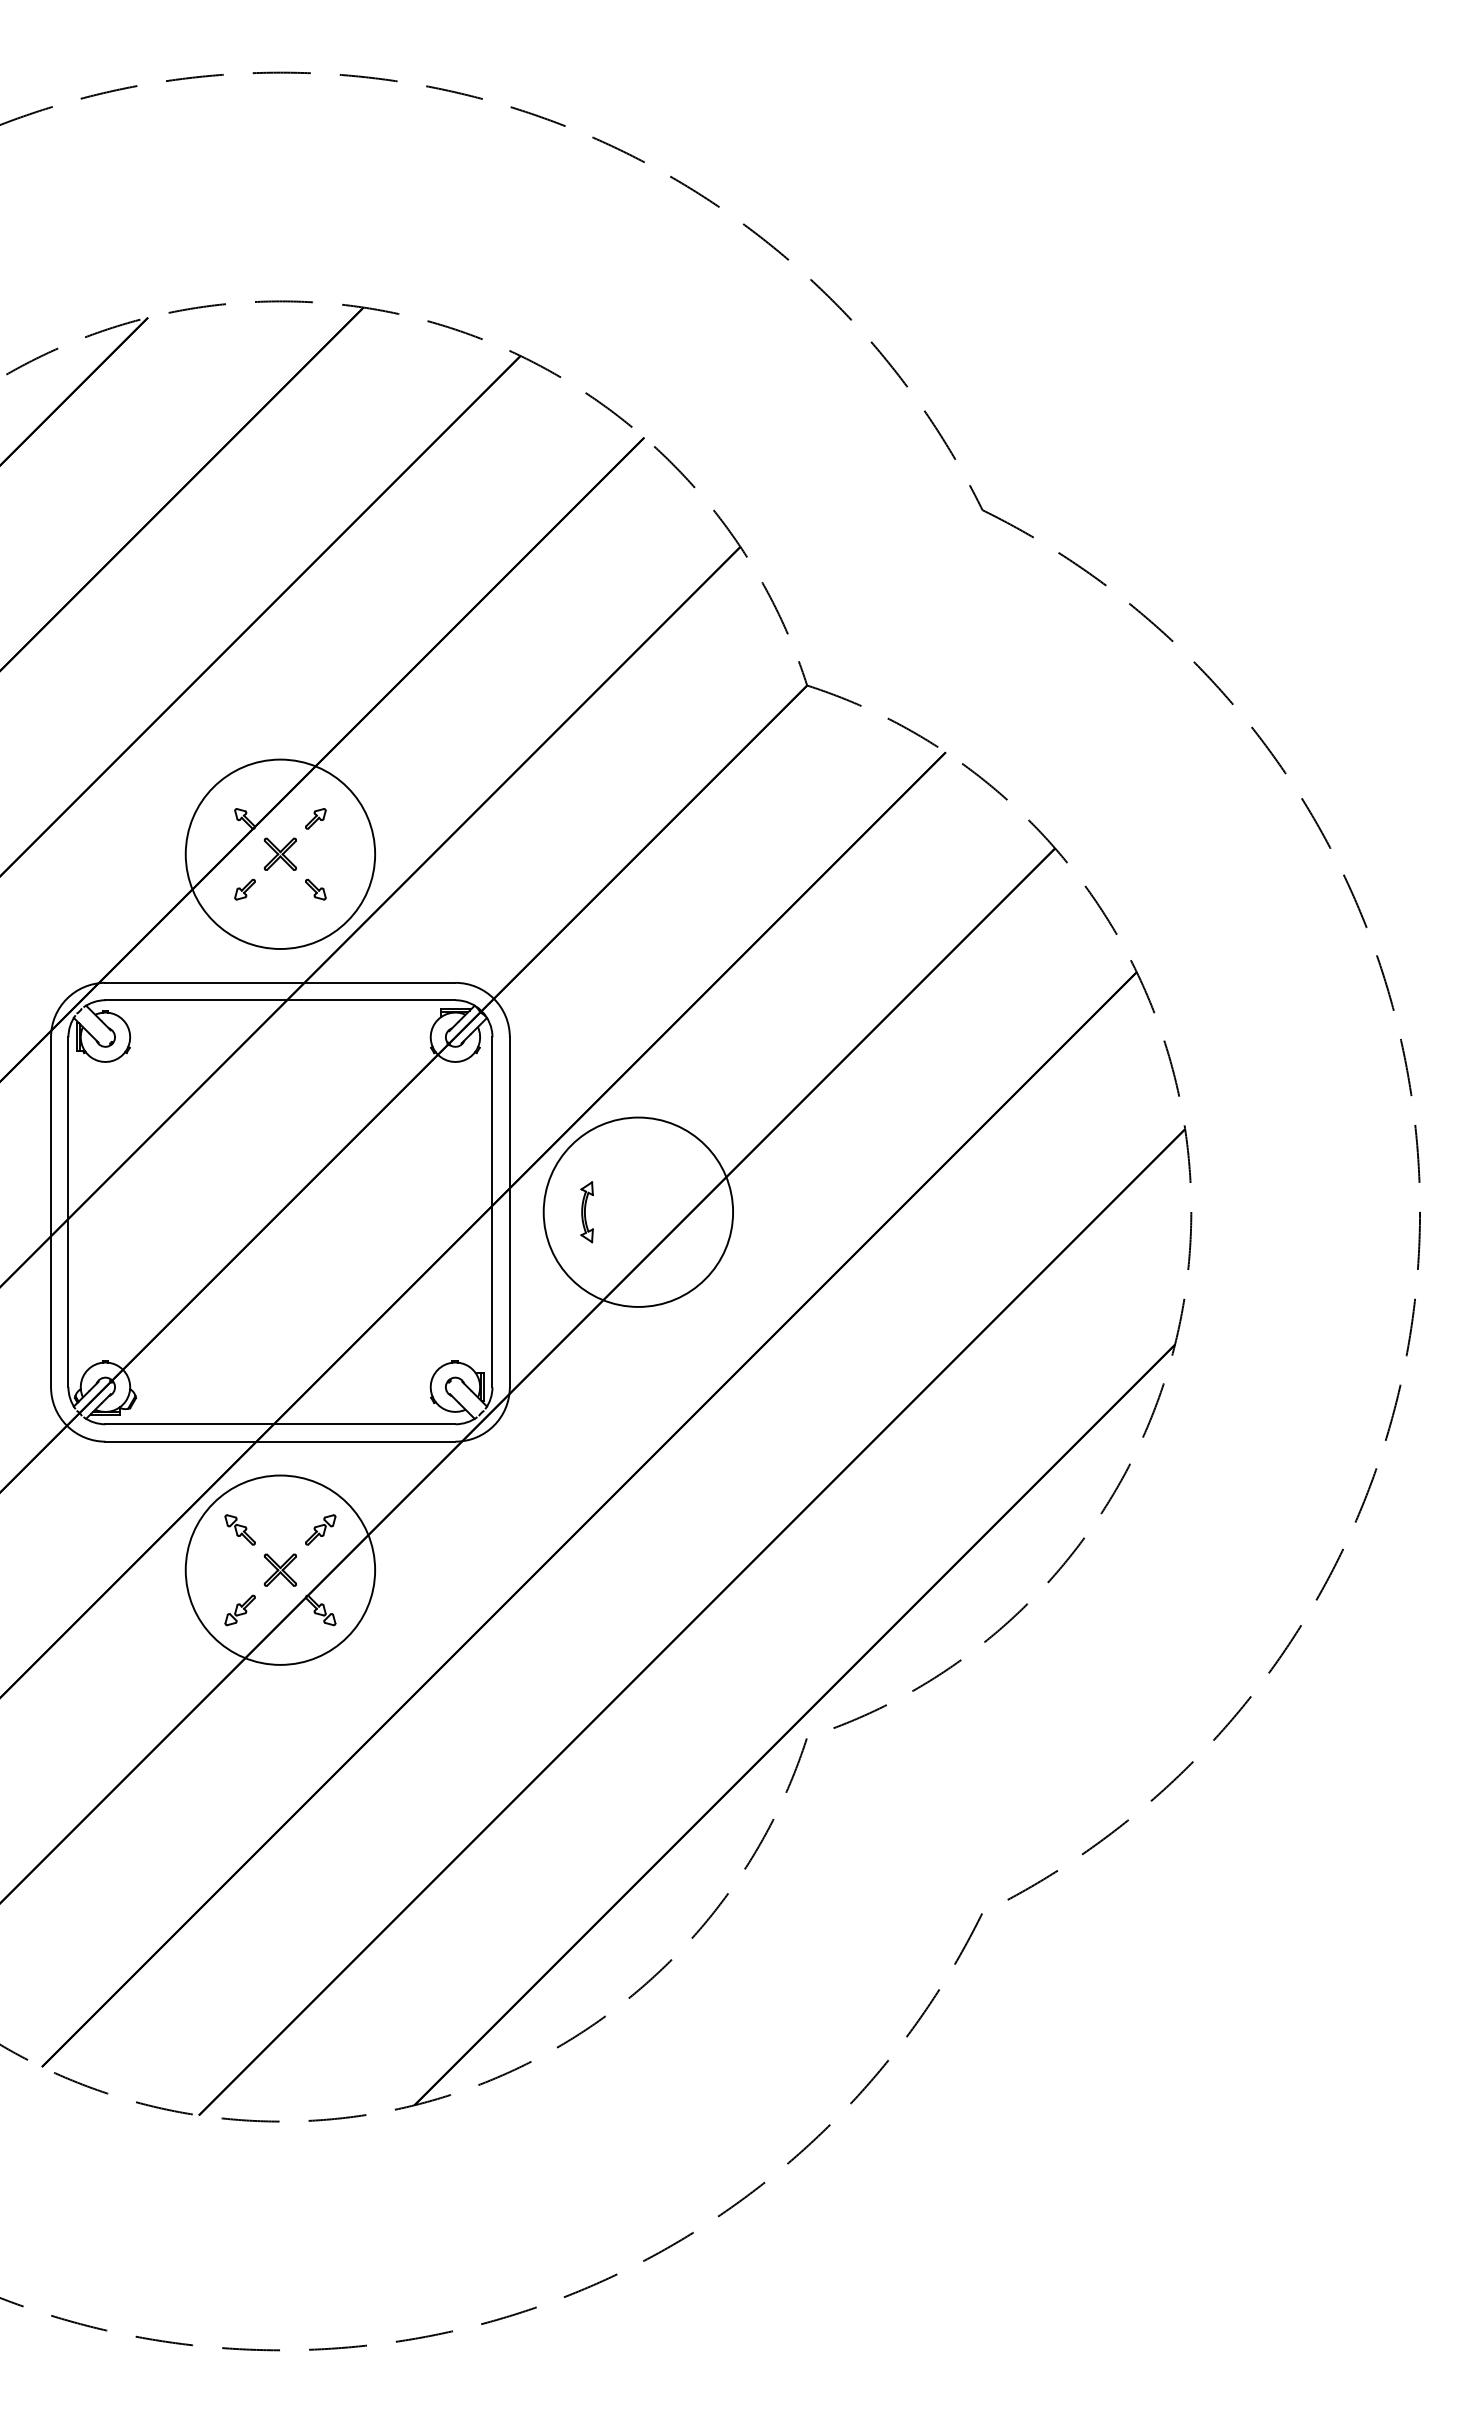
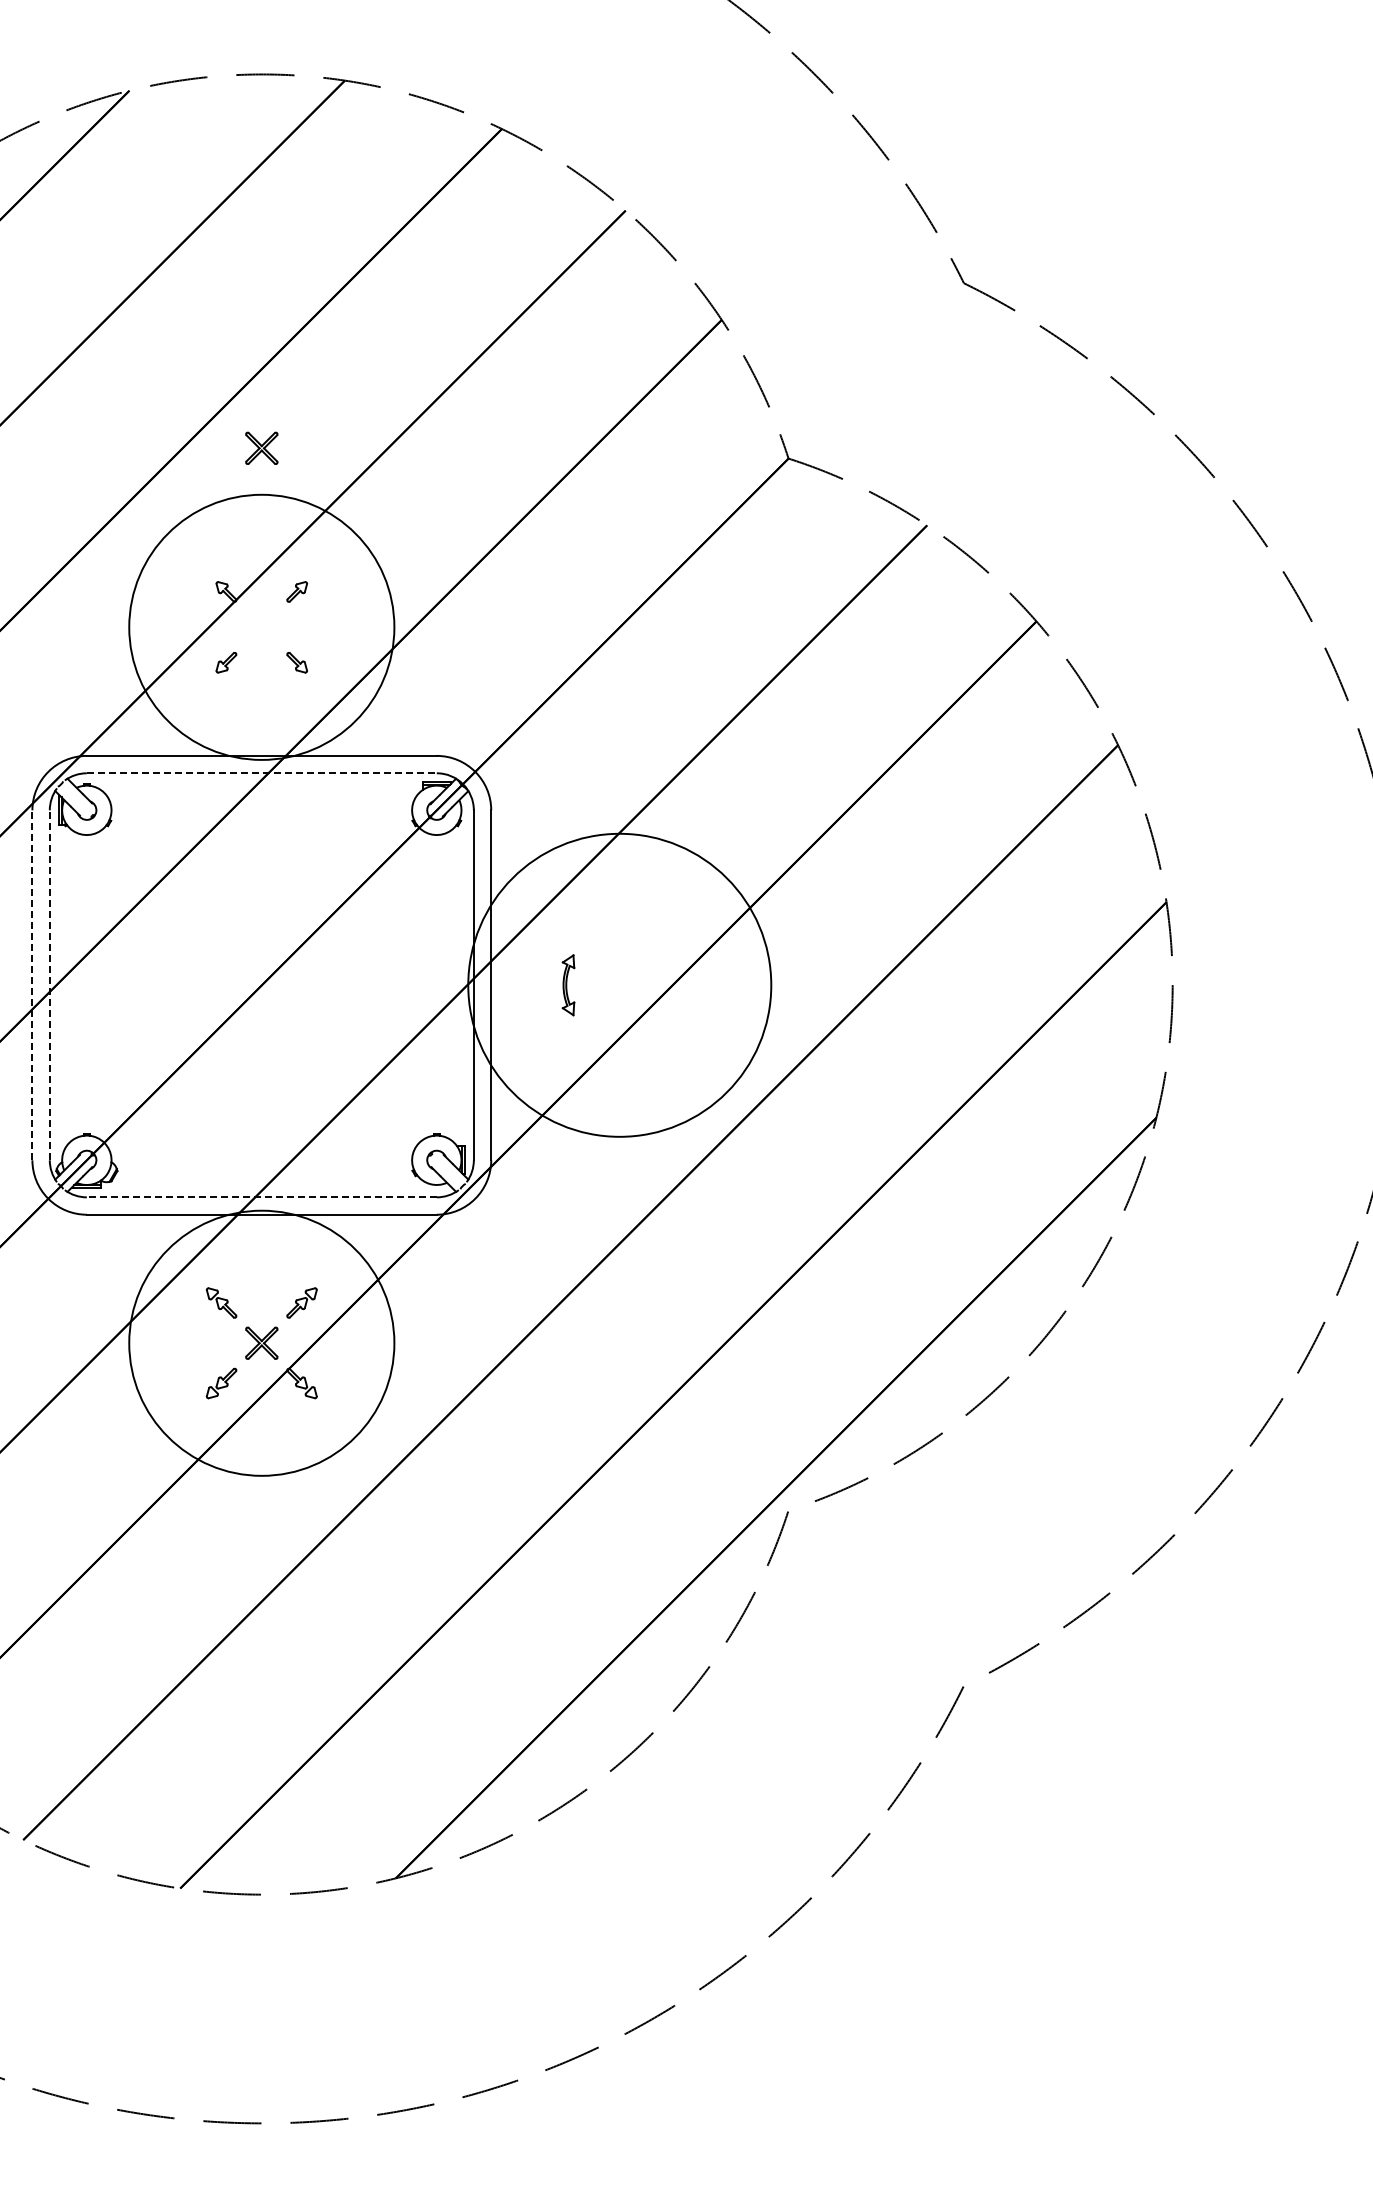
part: (279, 853) -> (260, 447), moved
circle: (280, 854) -> (261, 627), size x1.4
line: (280, 1000) -> (261, 773), solid -> dashed
circle: (638, 1211) -> (619, 984), size x1.6
line: (51, 1212) -> (32, 985), solid -> dashed
line: (68, 1212) -> (49, 985), solid -> dashed
line: (280, 1424) -> (261, 1197), solid -> dashed
circle: (280, 1569) -> (261, 1342), size x1.4

